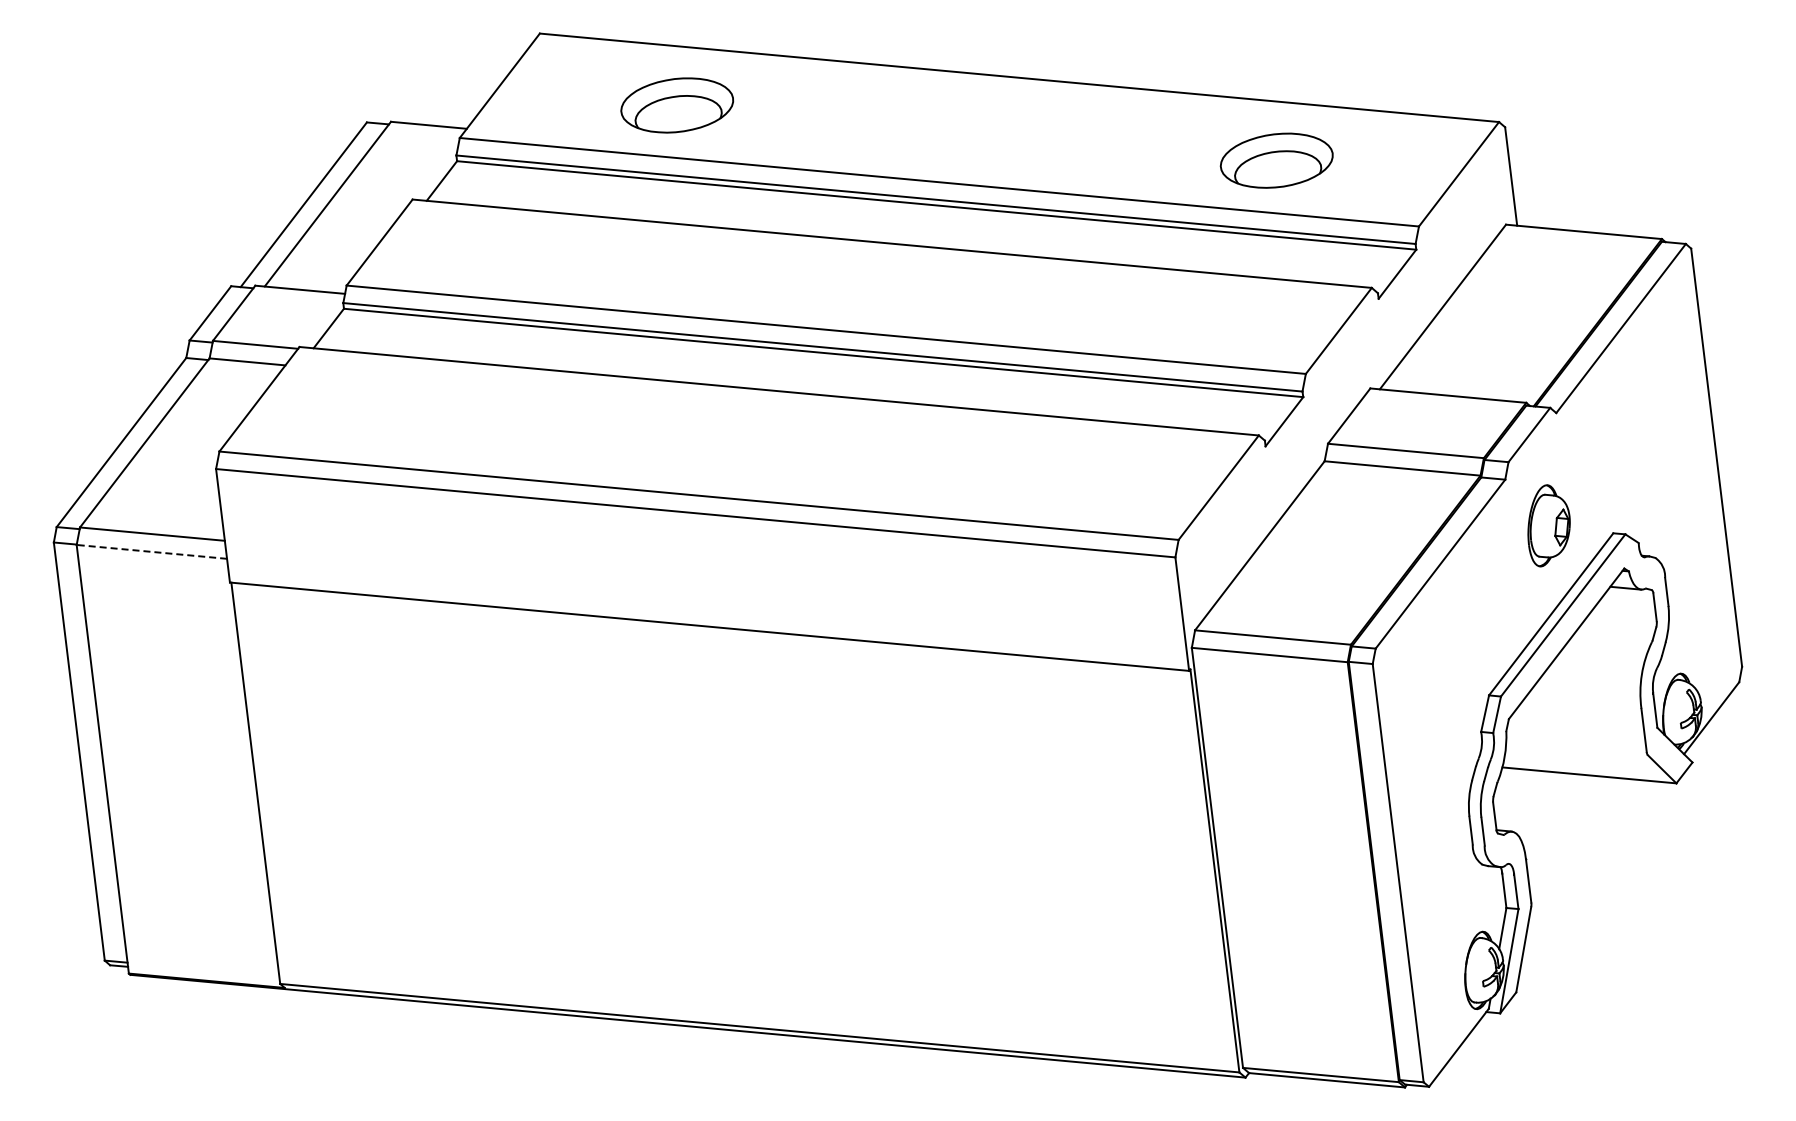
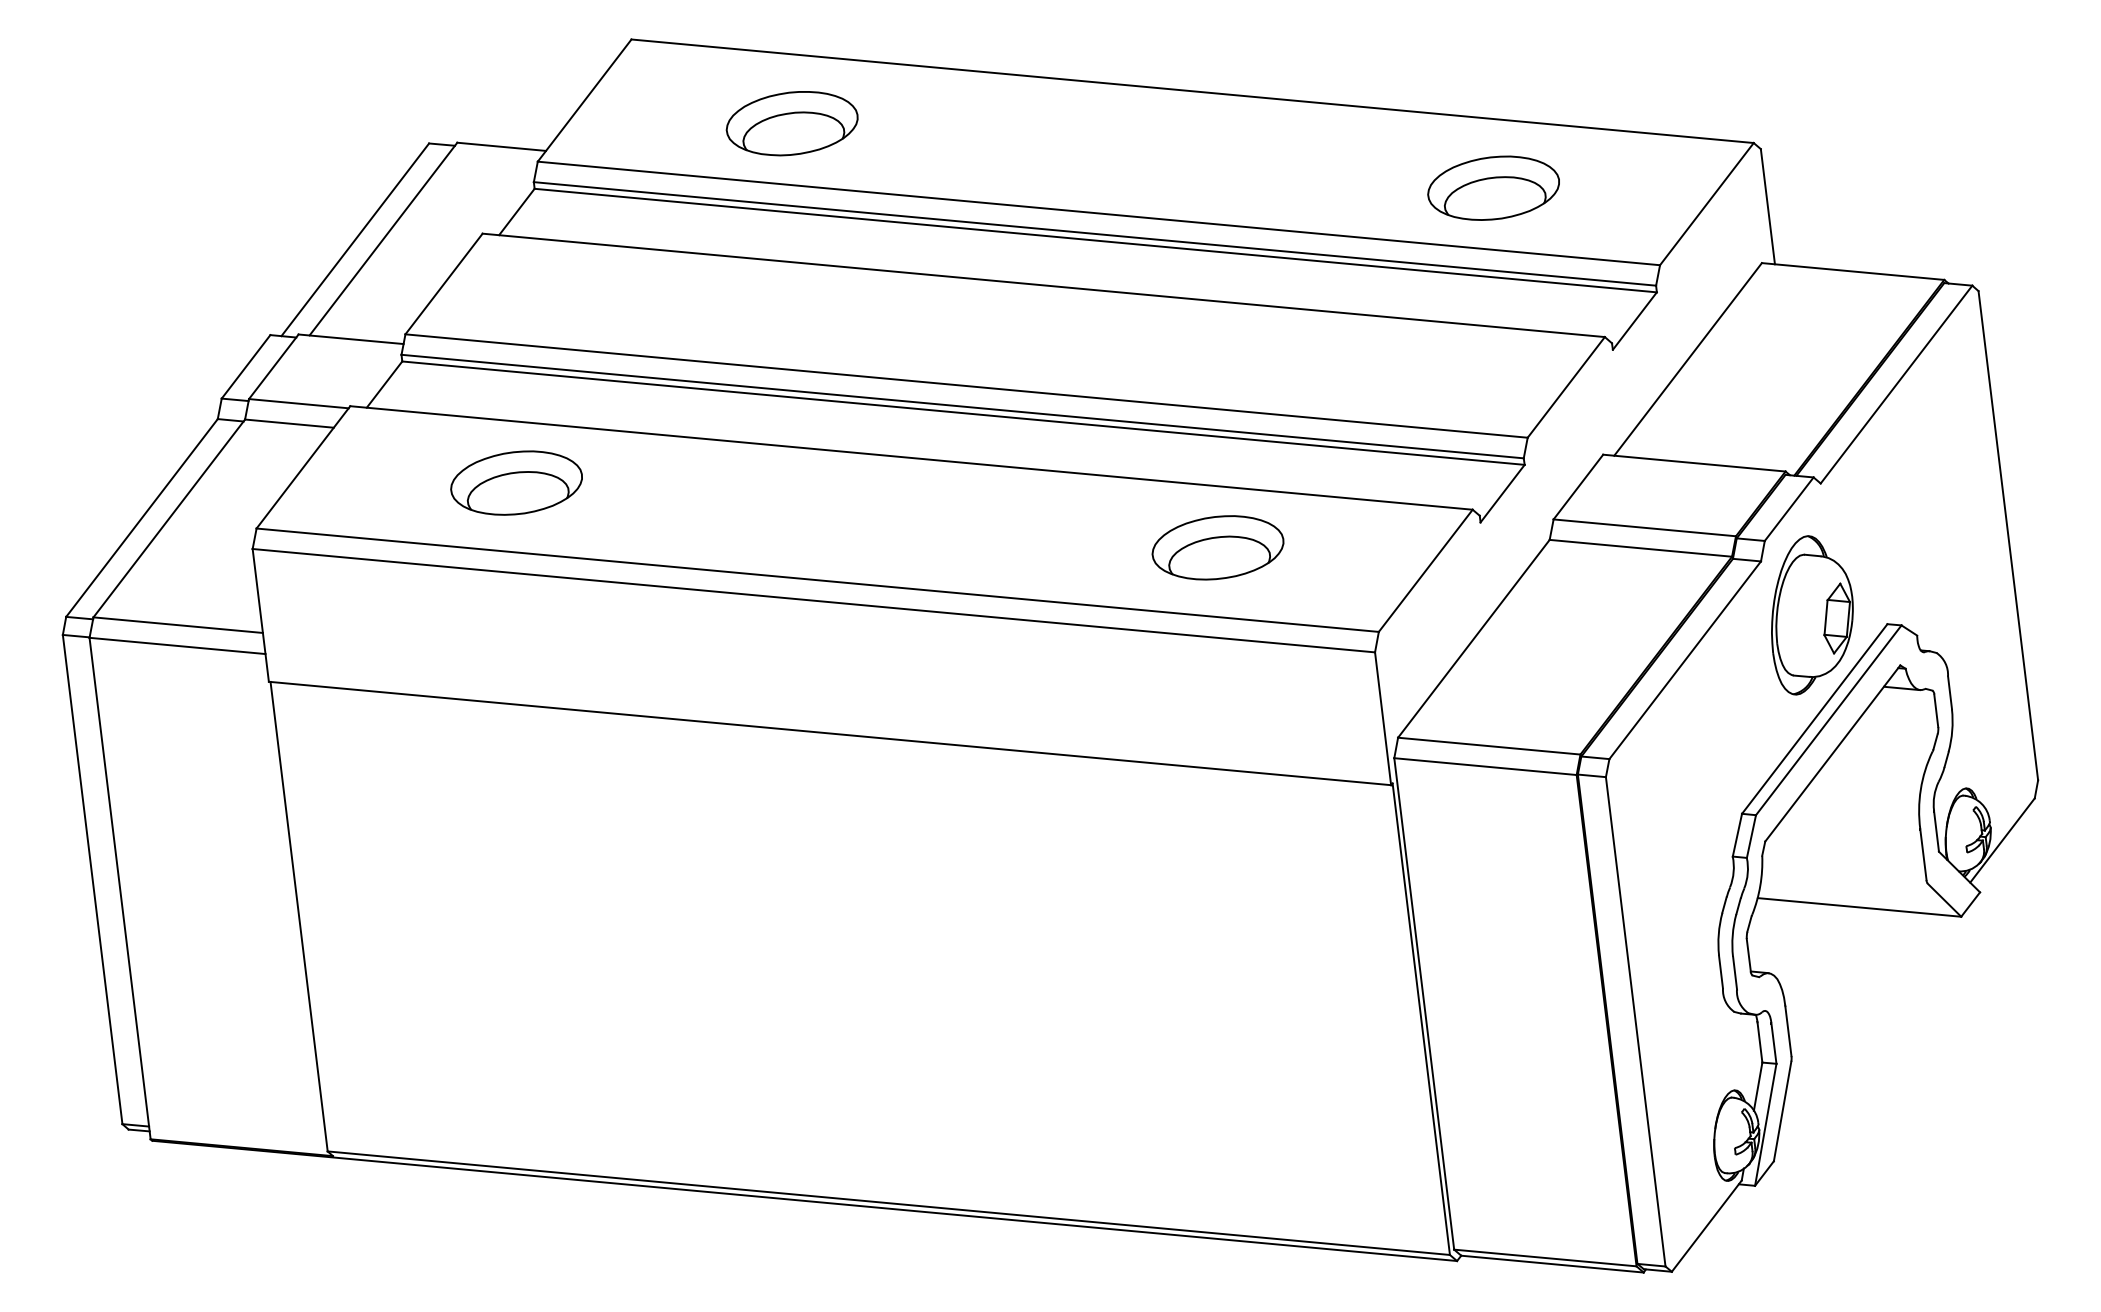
part: (441, 412) -> (516, 482), added
part: (1040, 468) -> (1217, 548), added
part: (1548, 525) -> (1811, 615), size x1.67
line: (151, 551) -> (177, 645), dashed -> solid

